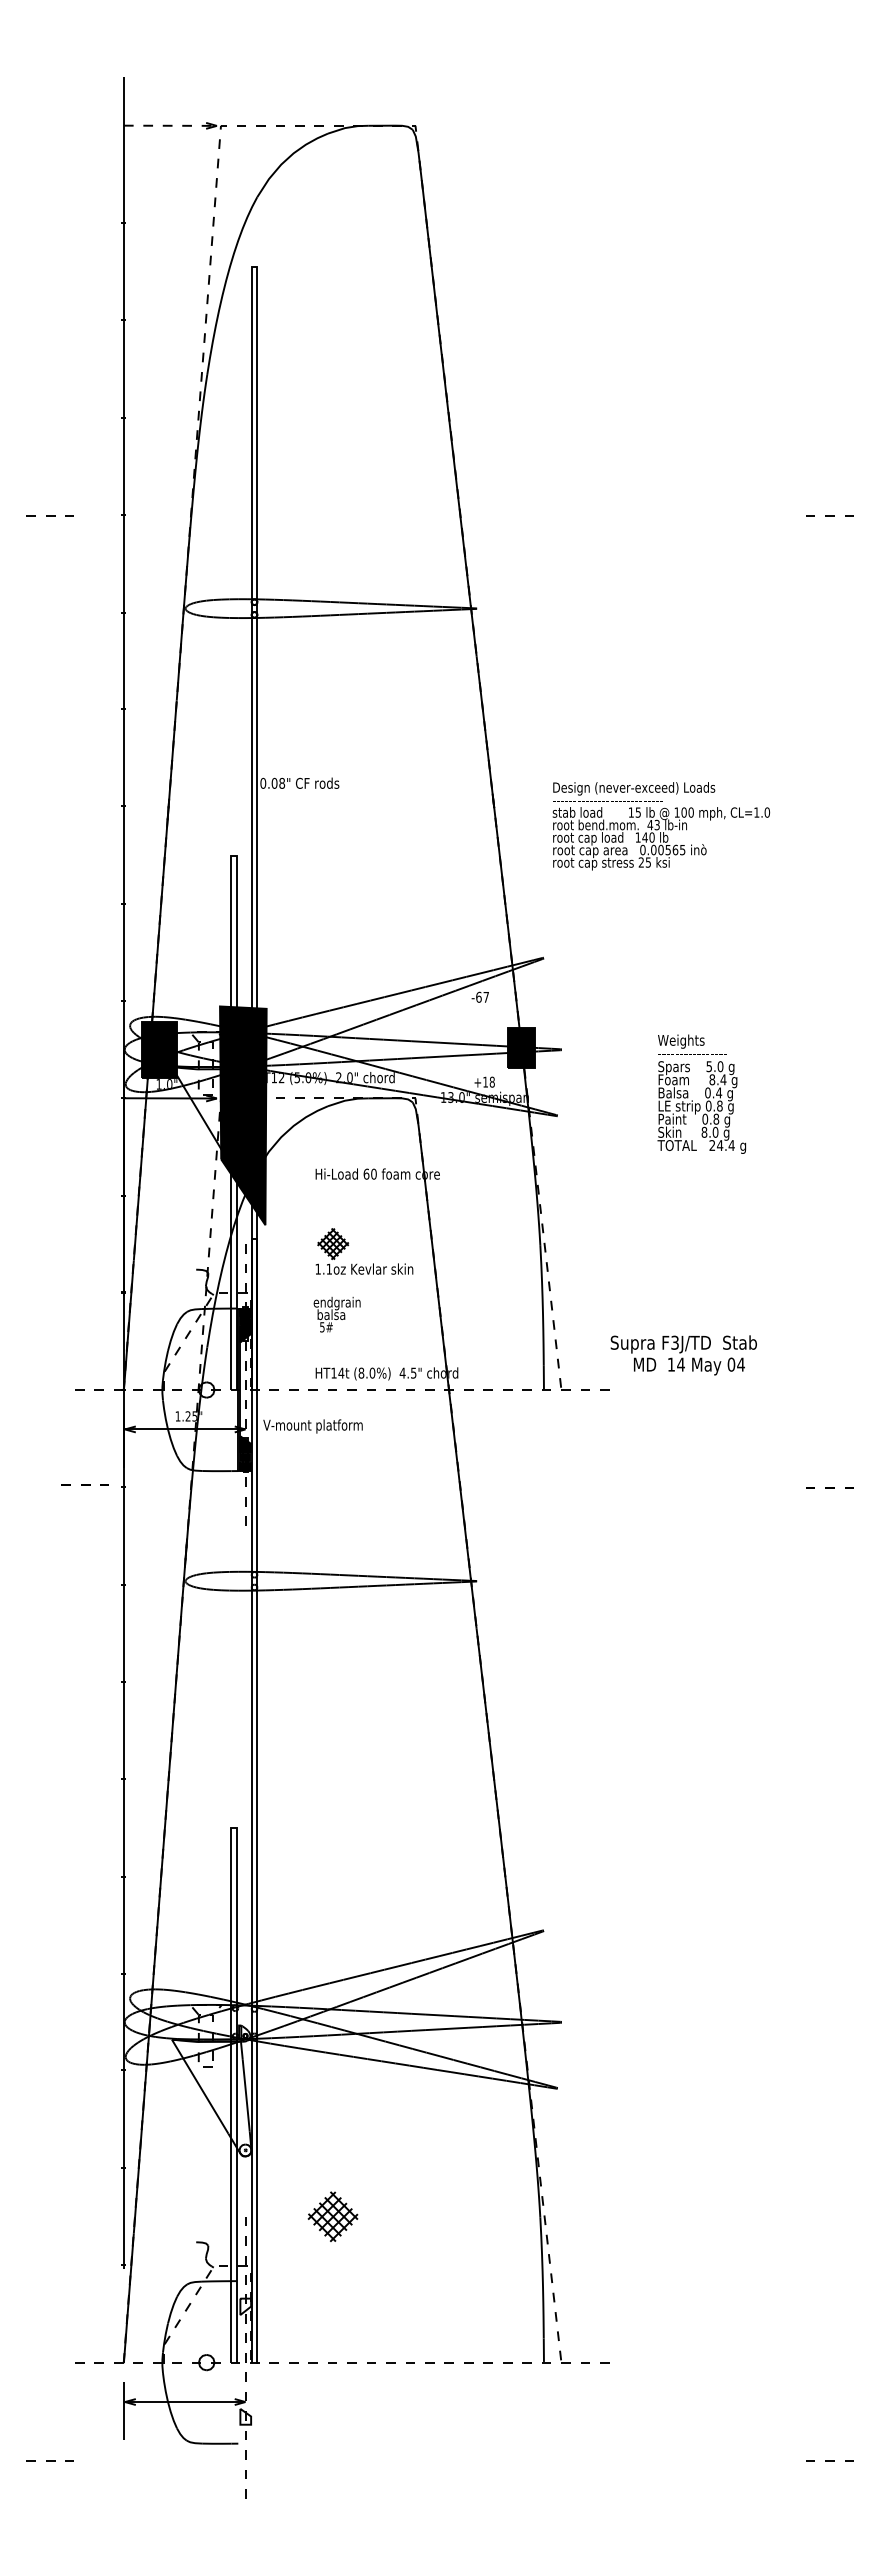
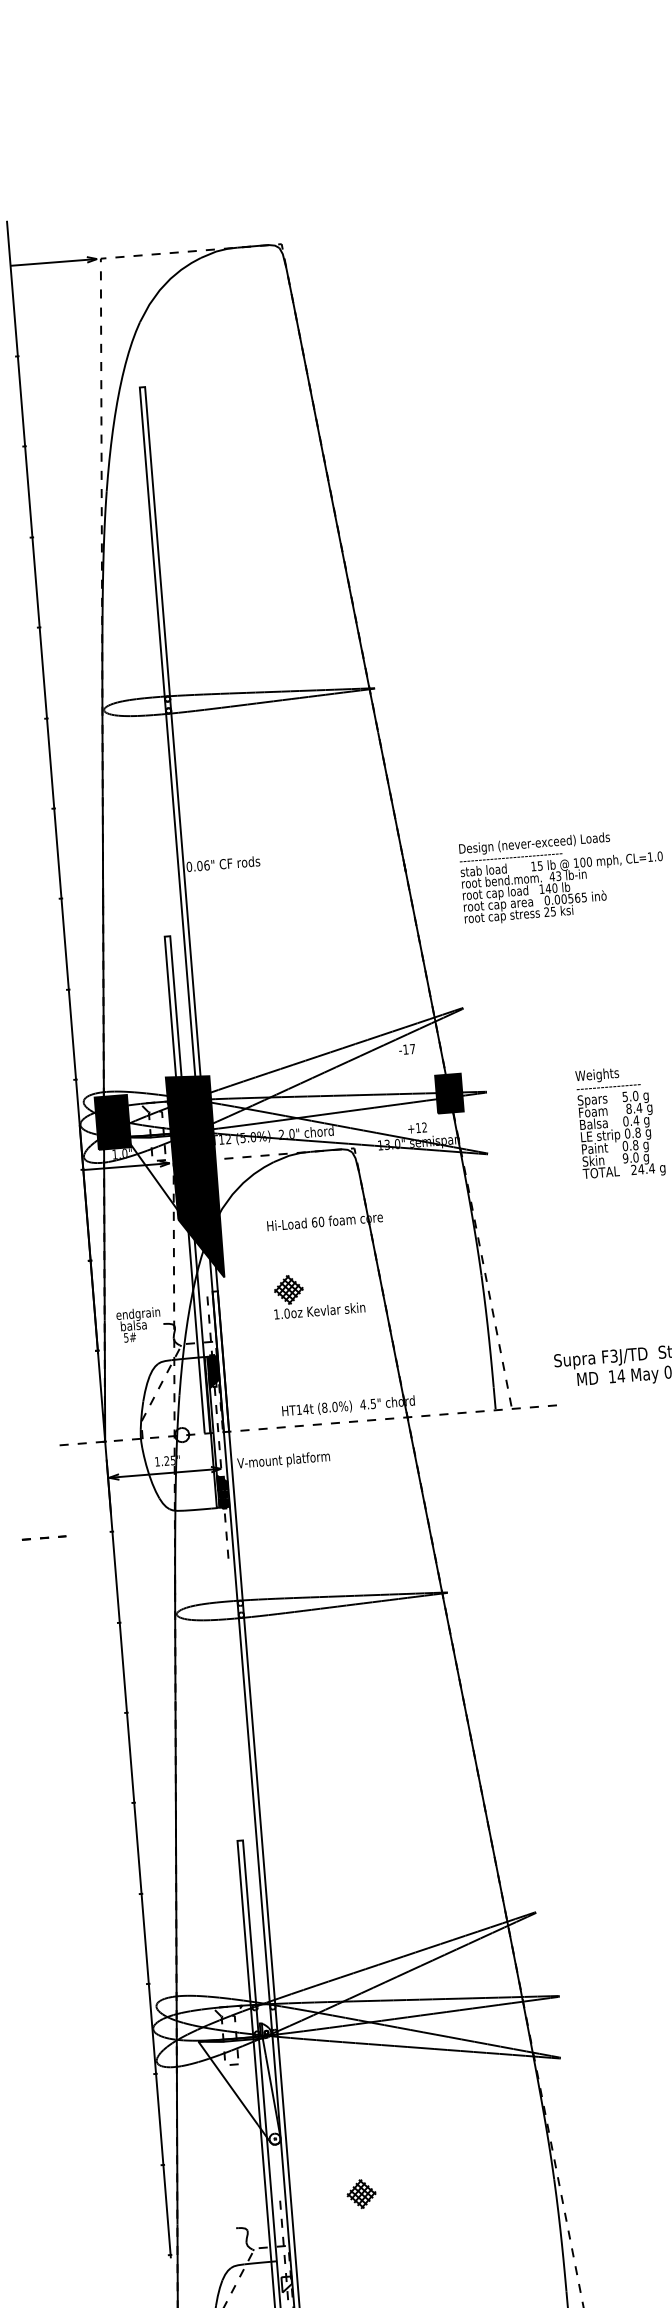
line: (170, 125) -> (53, 262), dashed -> solid
text: (282, 783) -> (207, 865), 0.08" -> 0.06"
text: (478, 996) -> (405, 1048), -67 -> -17
text: (491, 1081) -> (423, 1126), +18 -> +12
text: (704, 1132) -> (625, 1158), 8.0 -> 9.0
text: (329, 1268) -> (287, 1312), 1.1oz -> 1.0oz
text: (336, 1314) -> (138, 1324), moved
line: (84, 1484) -> (43, 1537), moved
part: (333, 2216) -> (361, 2193), size x0.62

